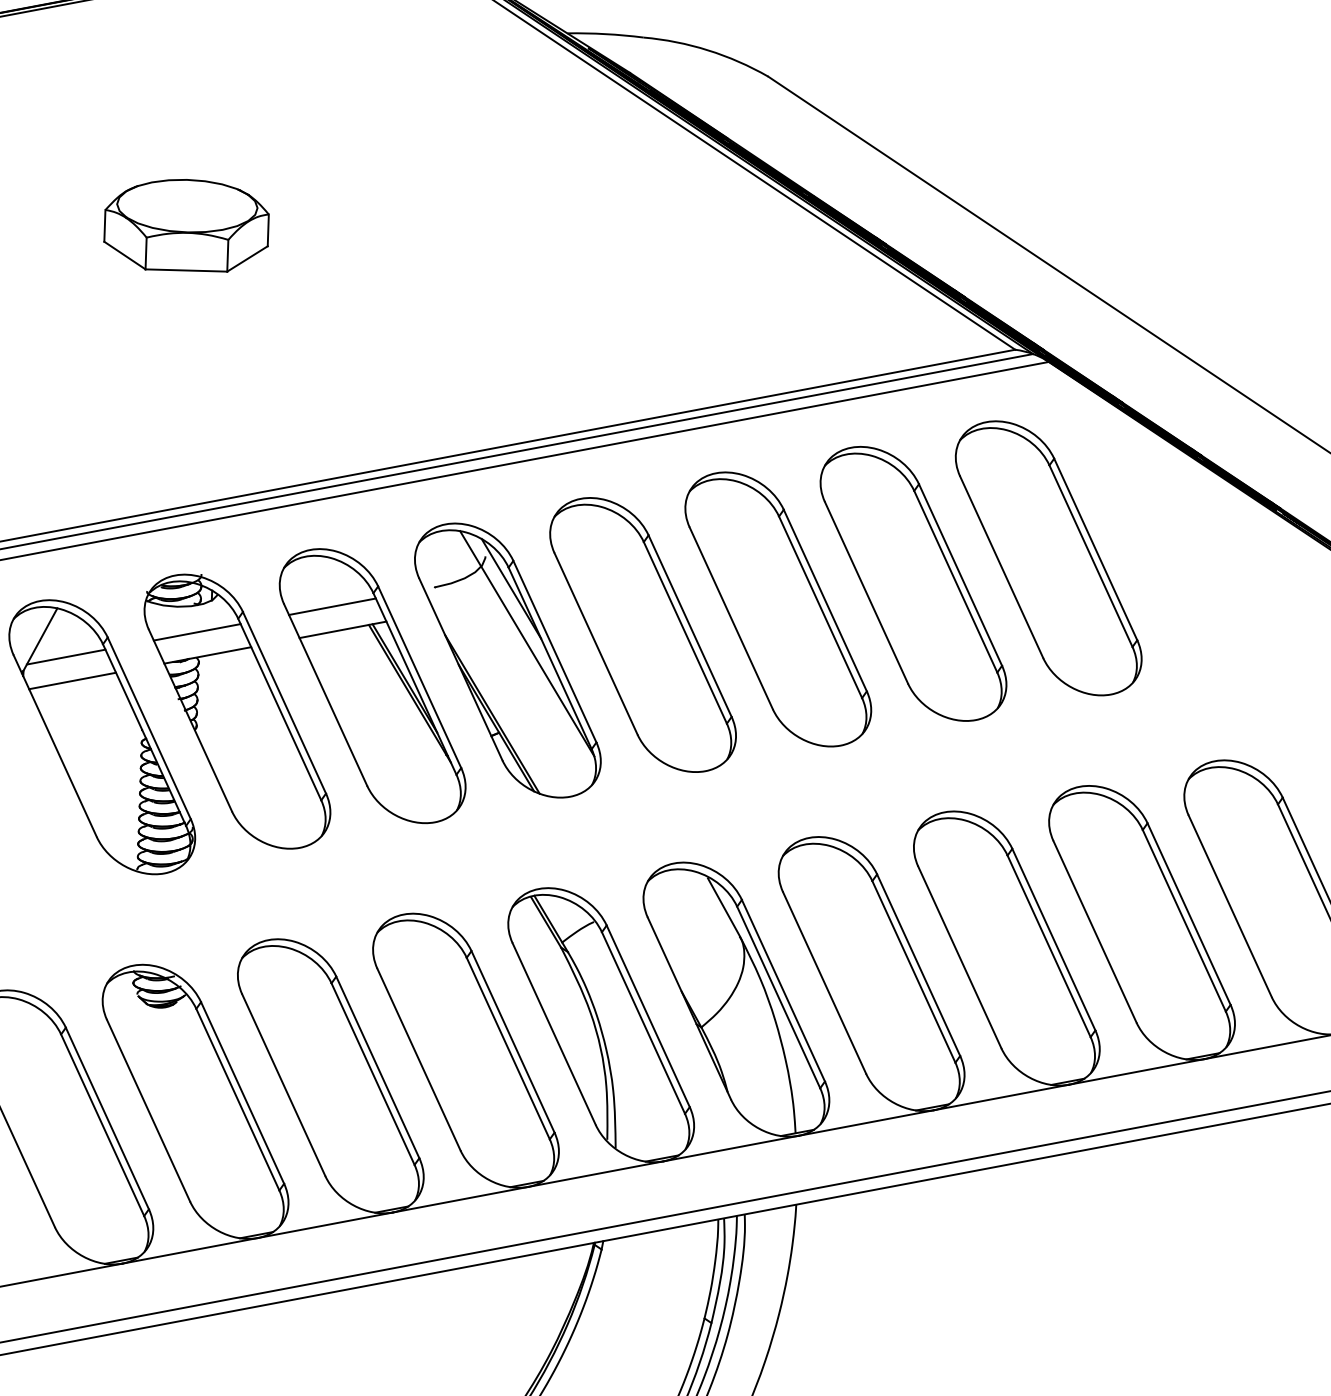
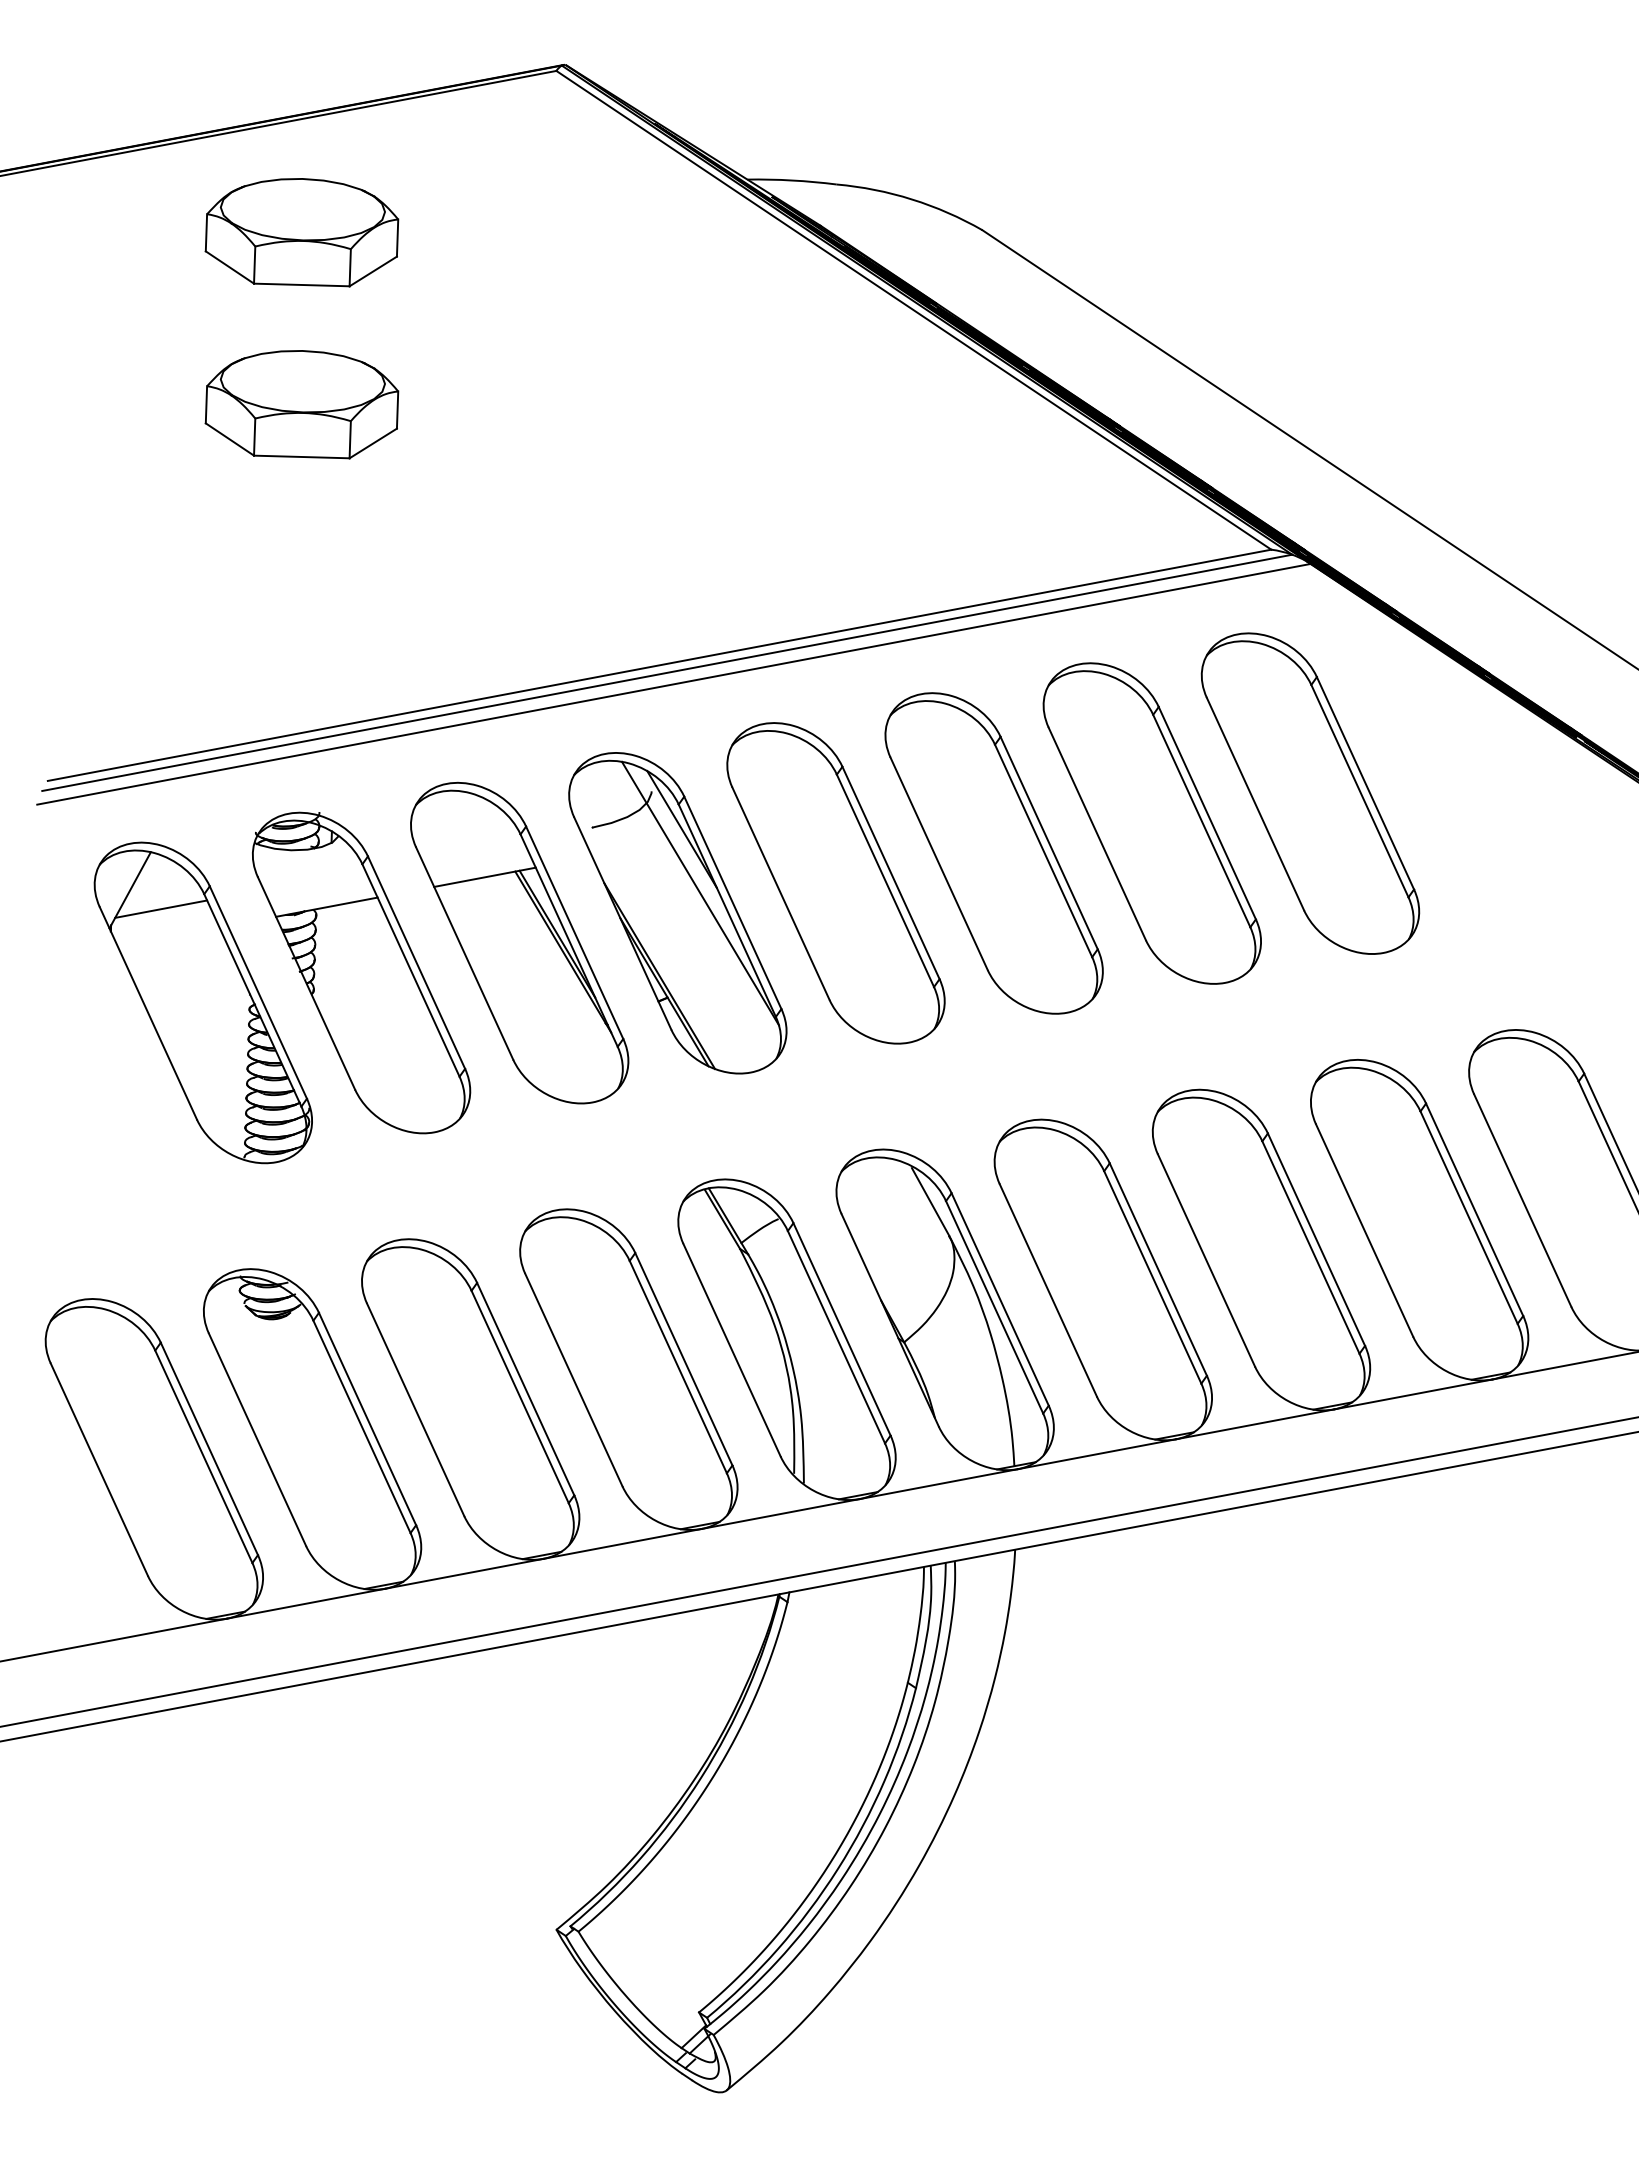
part: (186, 78) -> (301, 232), added
line: (332, 606) -> (472, 849), removed
line: (197, 631) -> (314, 879), removed
line: (72, 680) -> (168, 936), removed

